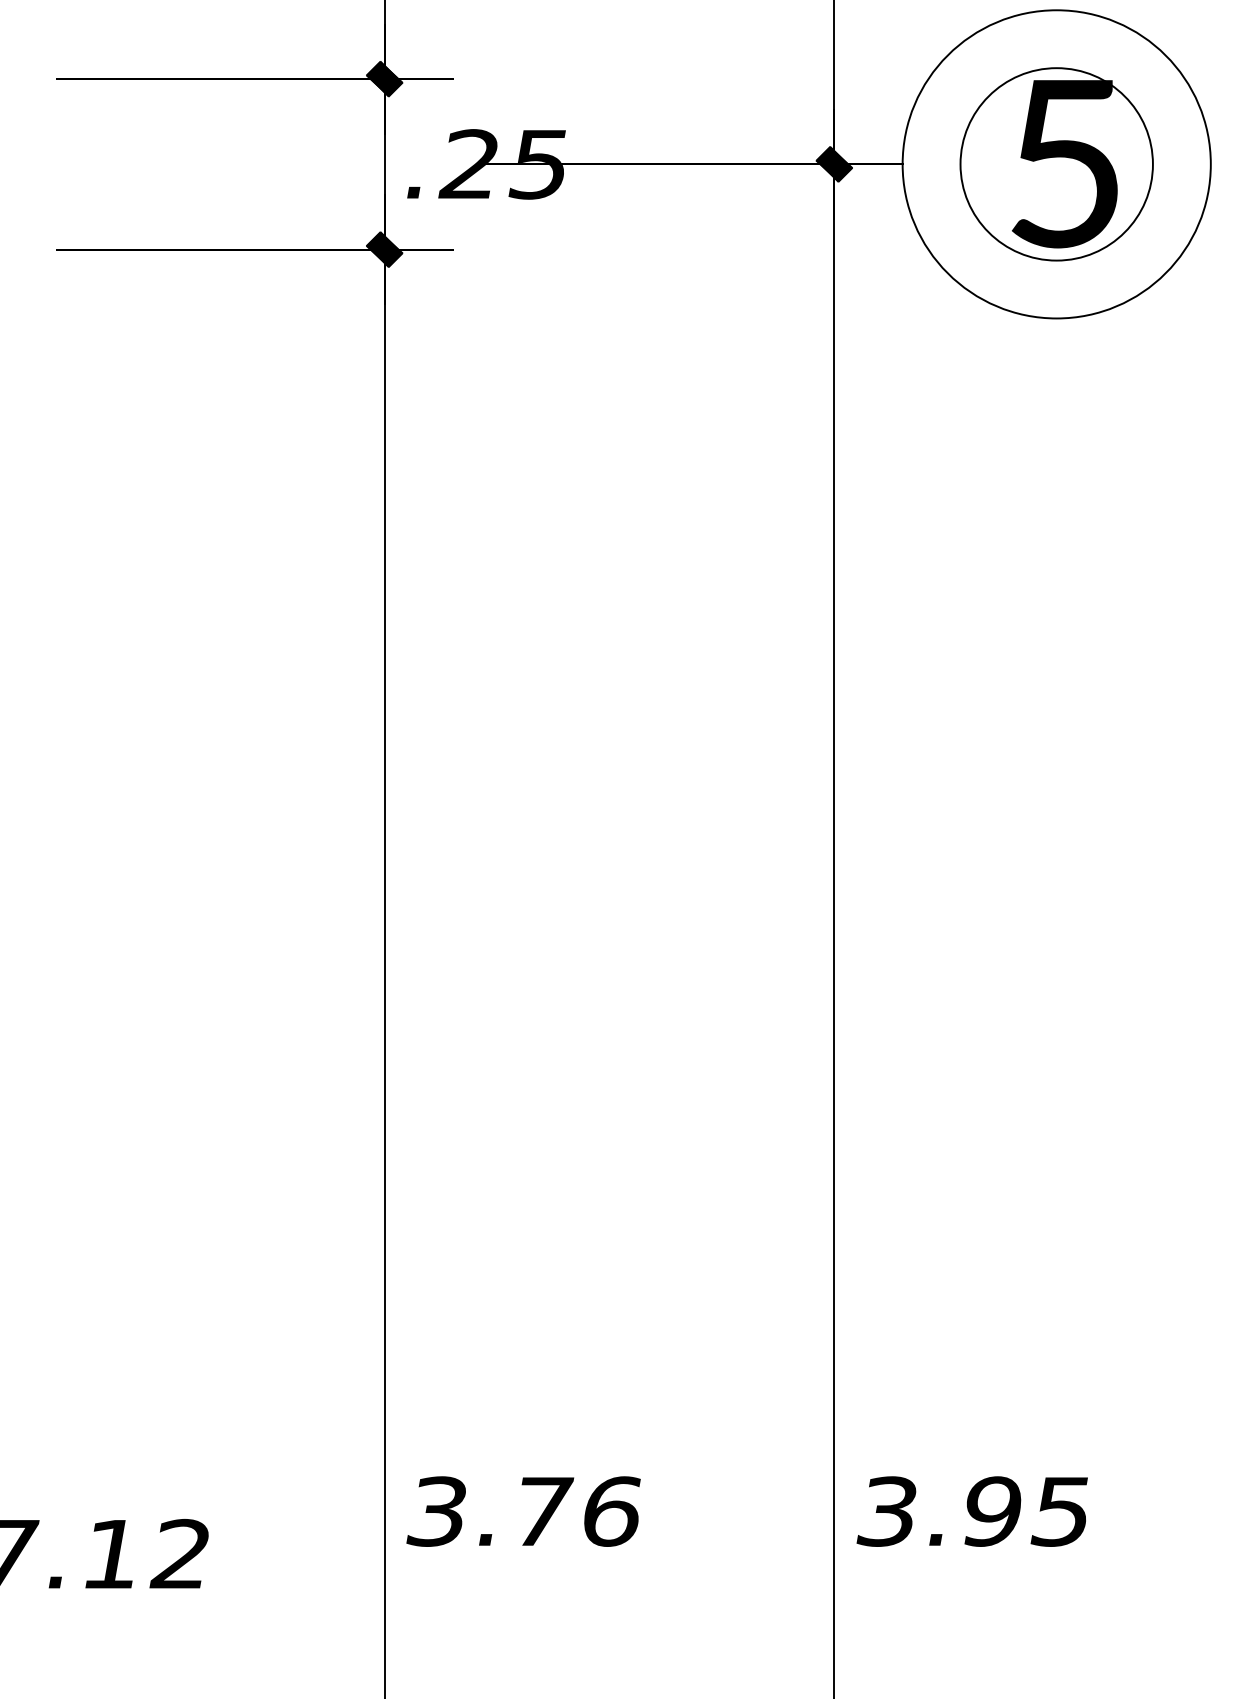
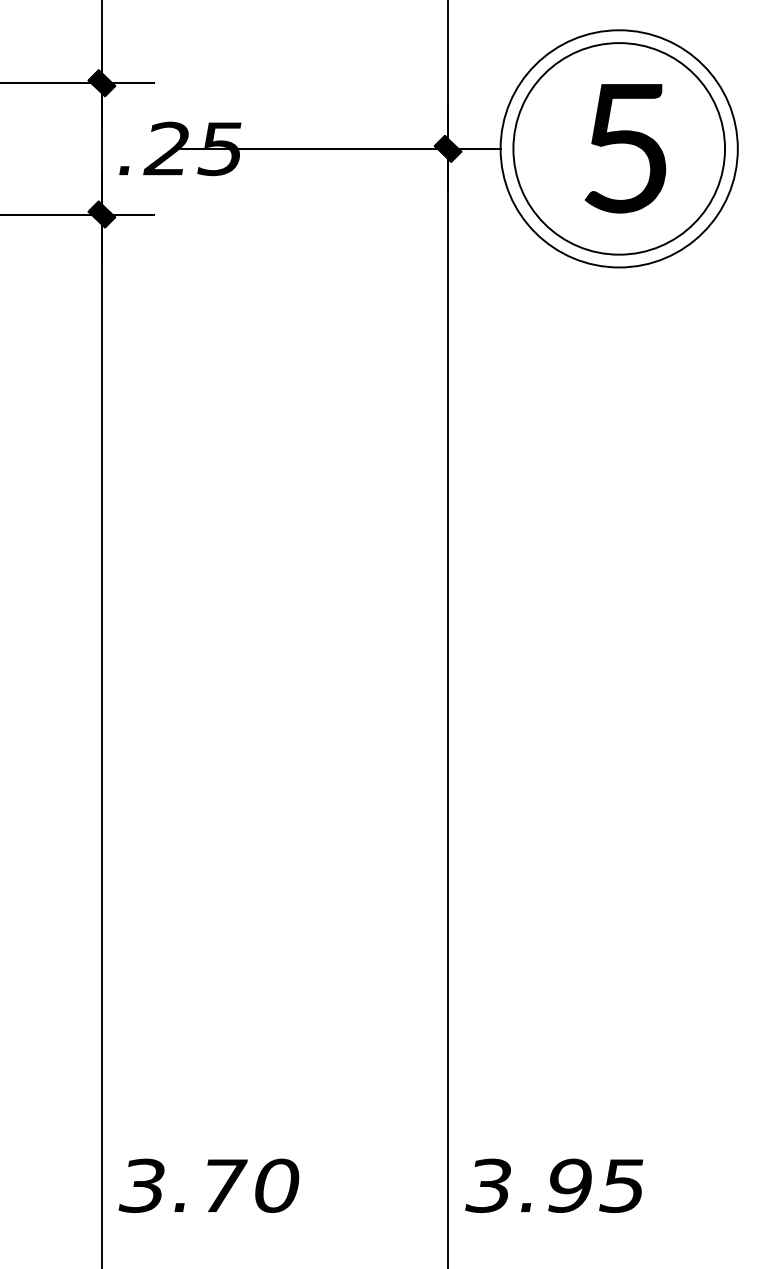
circle: (1056, 163) -> (619, 148), size x1.43
text: (611, 1511) -> (276, 1185), 3.76 -> 3.70

